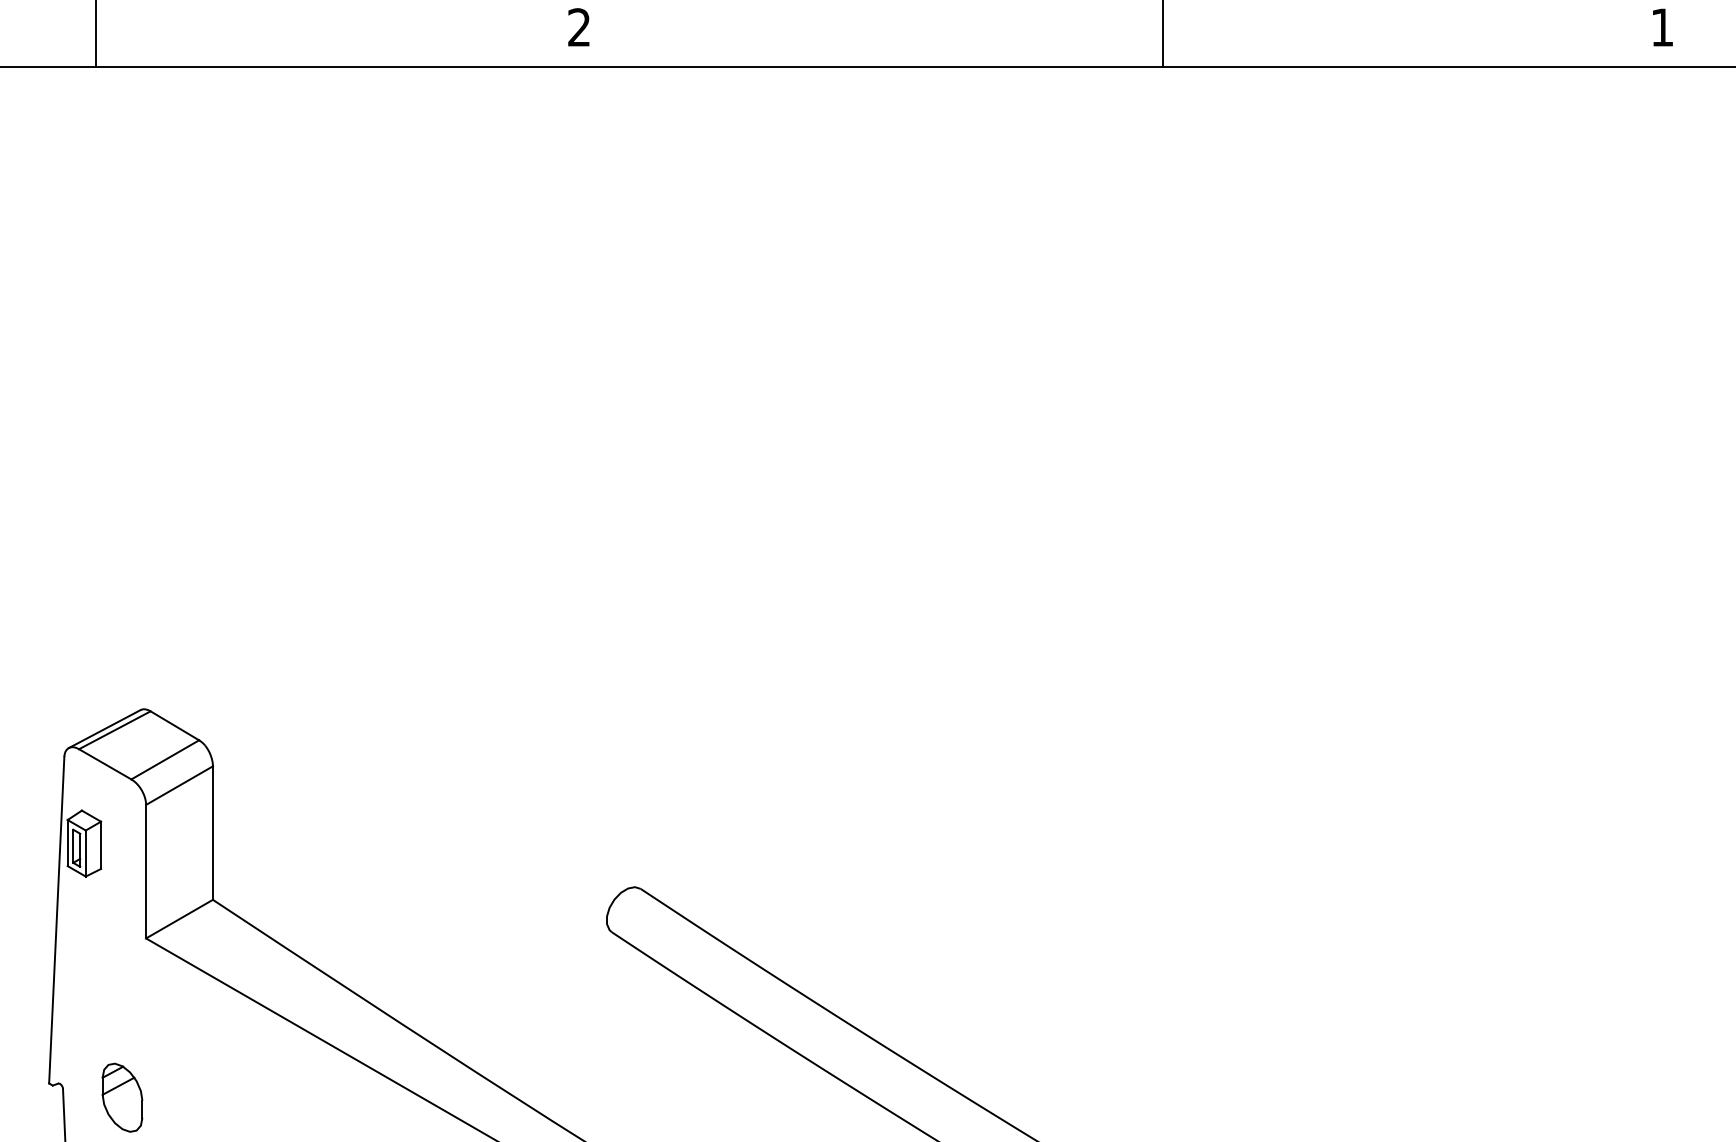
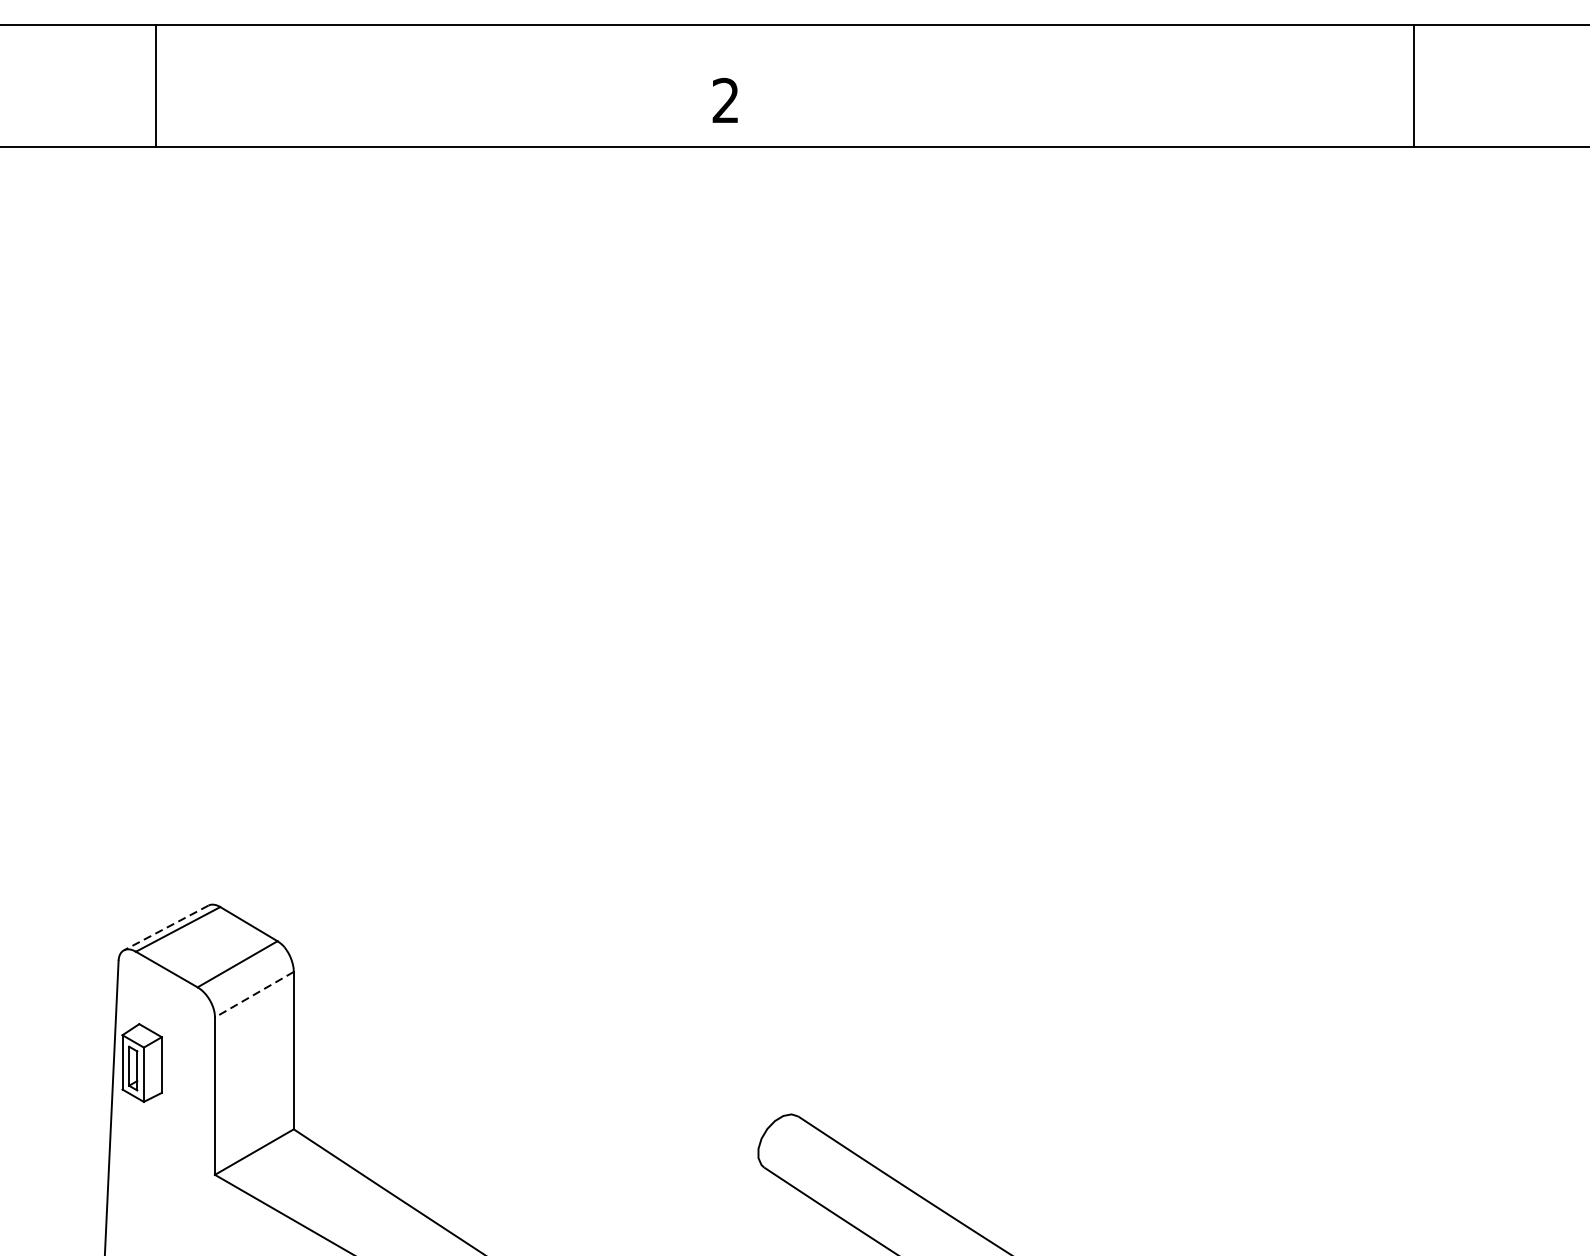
line: (104, 729) -> (165, 928), solid -> dashed
line: (179, 785) -> (254, 994), solid -> dashed

